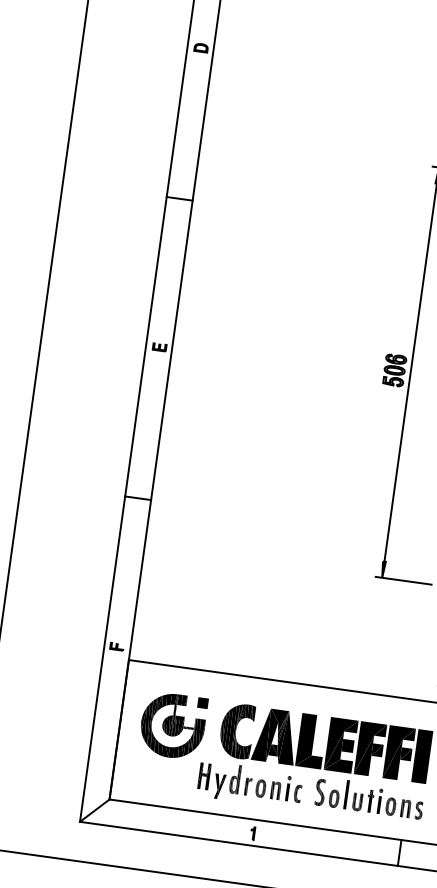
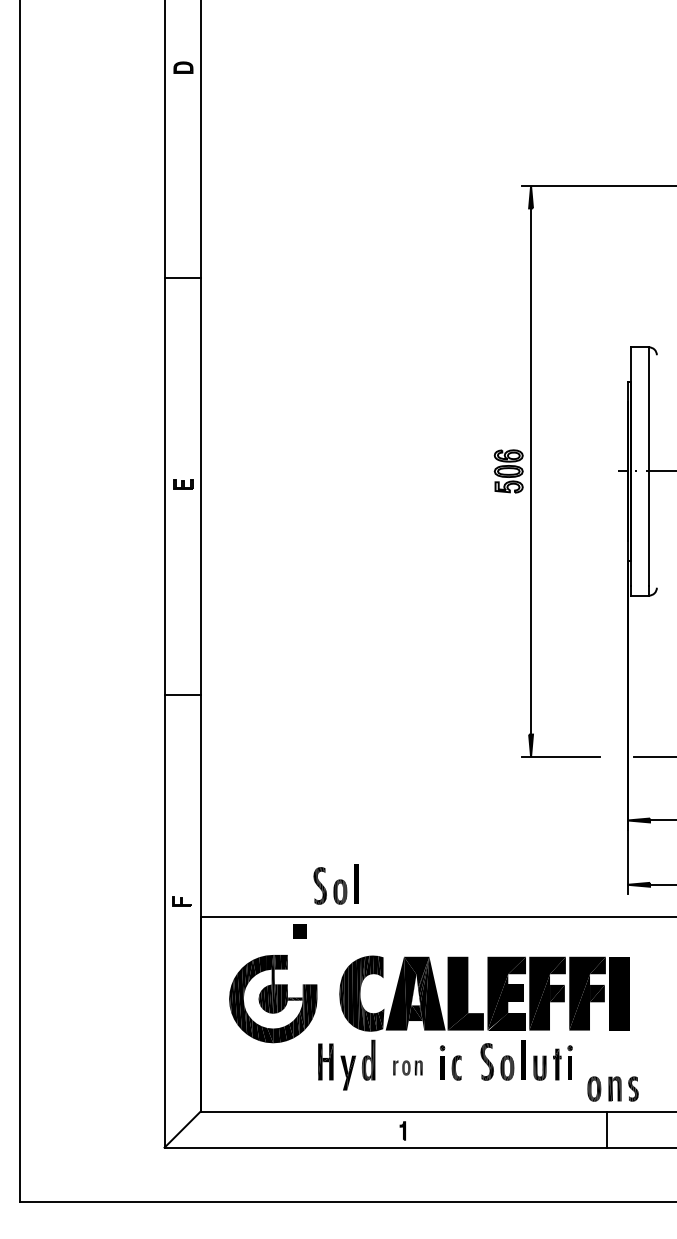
part: (229, 649) -> (335, 884), added
part: (202, 703) -> (299, 931), moved
part: (262, 788) -> (407, 1067), size x0.6
part: (404, 808) -> (612, 1088), moved

